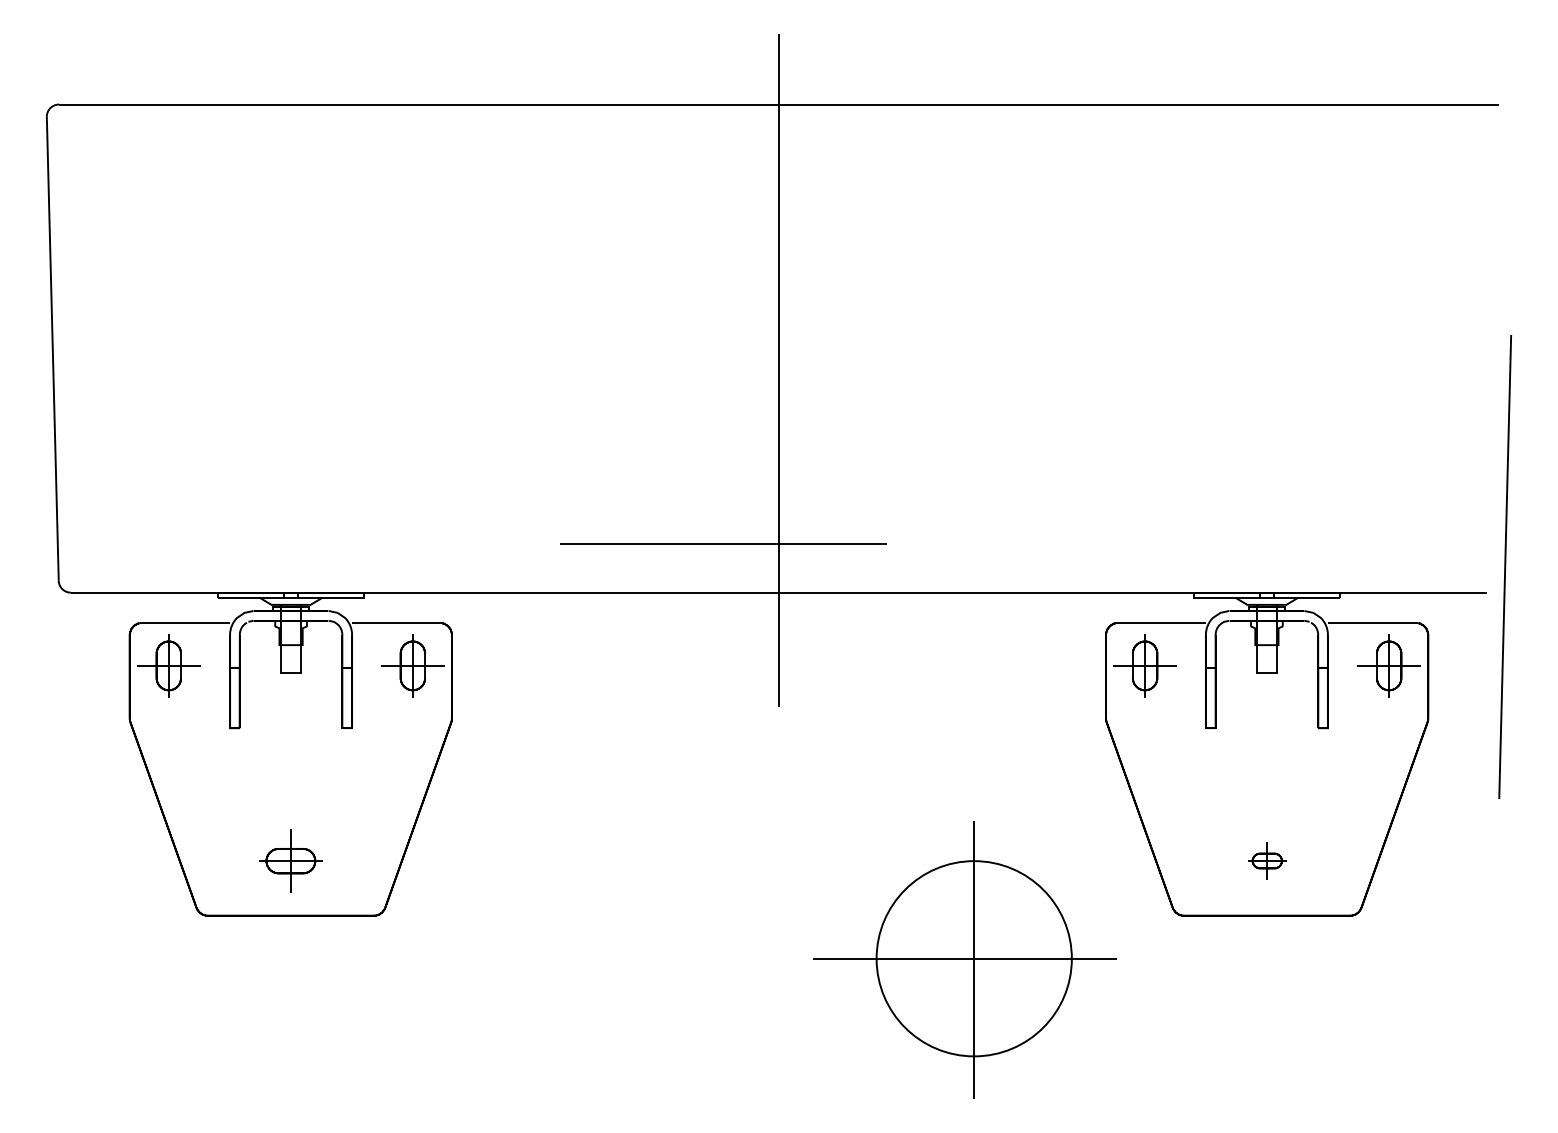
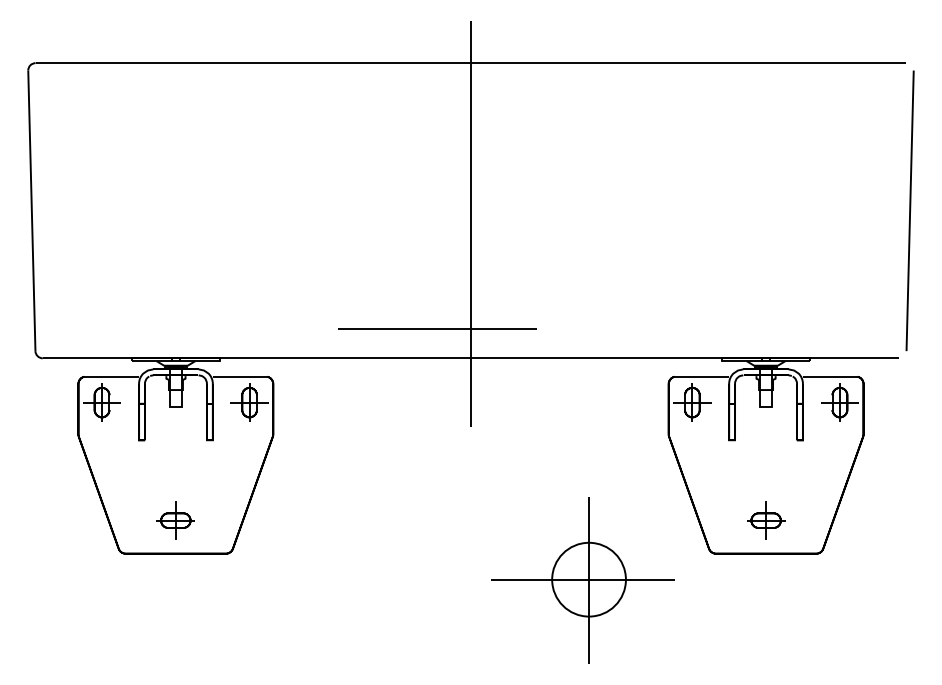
line: (1504, 566) -> (909, 210), moved
part: (1267, 860) -> (766, 520), size x1.67
circle: (973, 958) -> (588, 579), size x0.62

